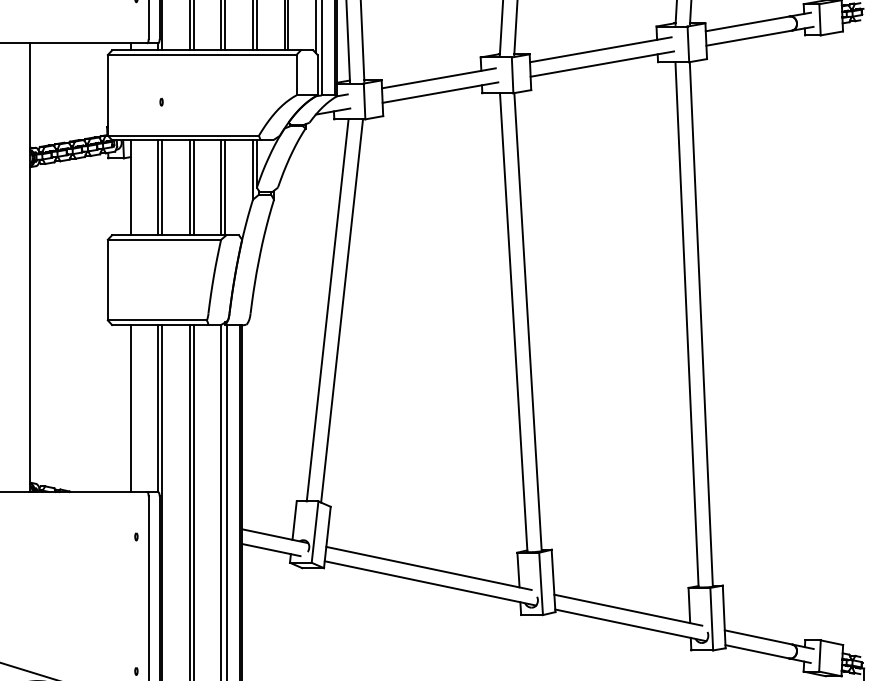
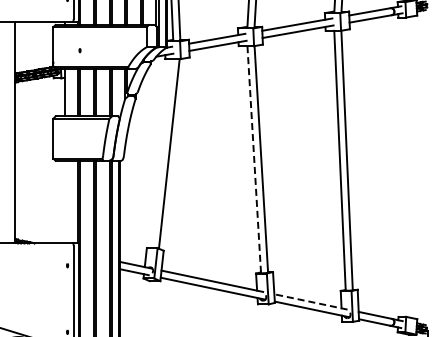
line: (326, 310) -> (161, 153), removed
line: (514, 322) -> (254, 159), solid -> dashed
line: (130, 407) -> (64, 201), removed
line: (627, 609) -> (310, 301), solid -> dashed

